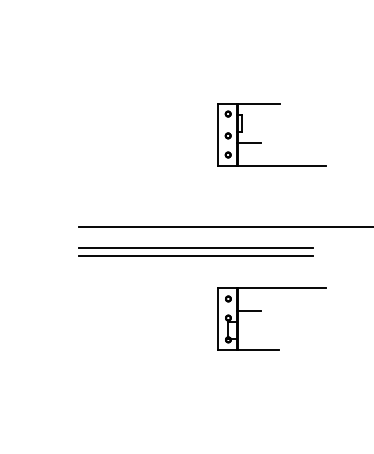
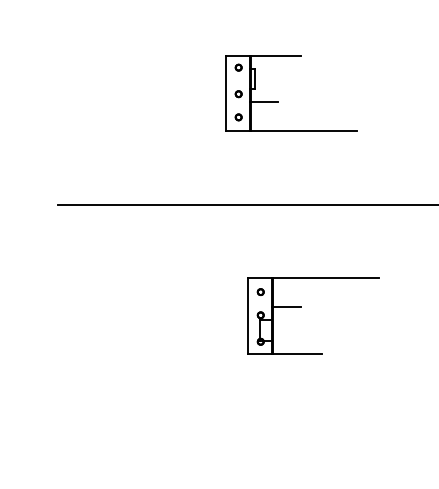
line: (196, 248) -> (200, 230), removed
line: (196, 255) -> (200, 239), removed
part: (261, 311) -> (300, 307), moved

